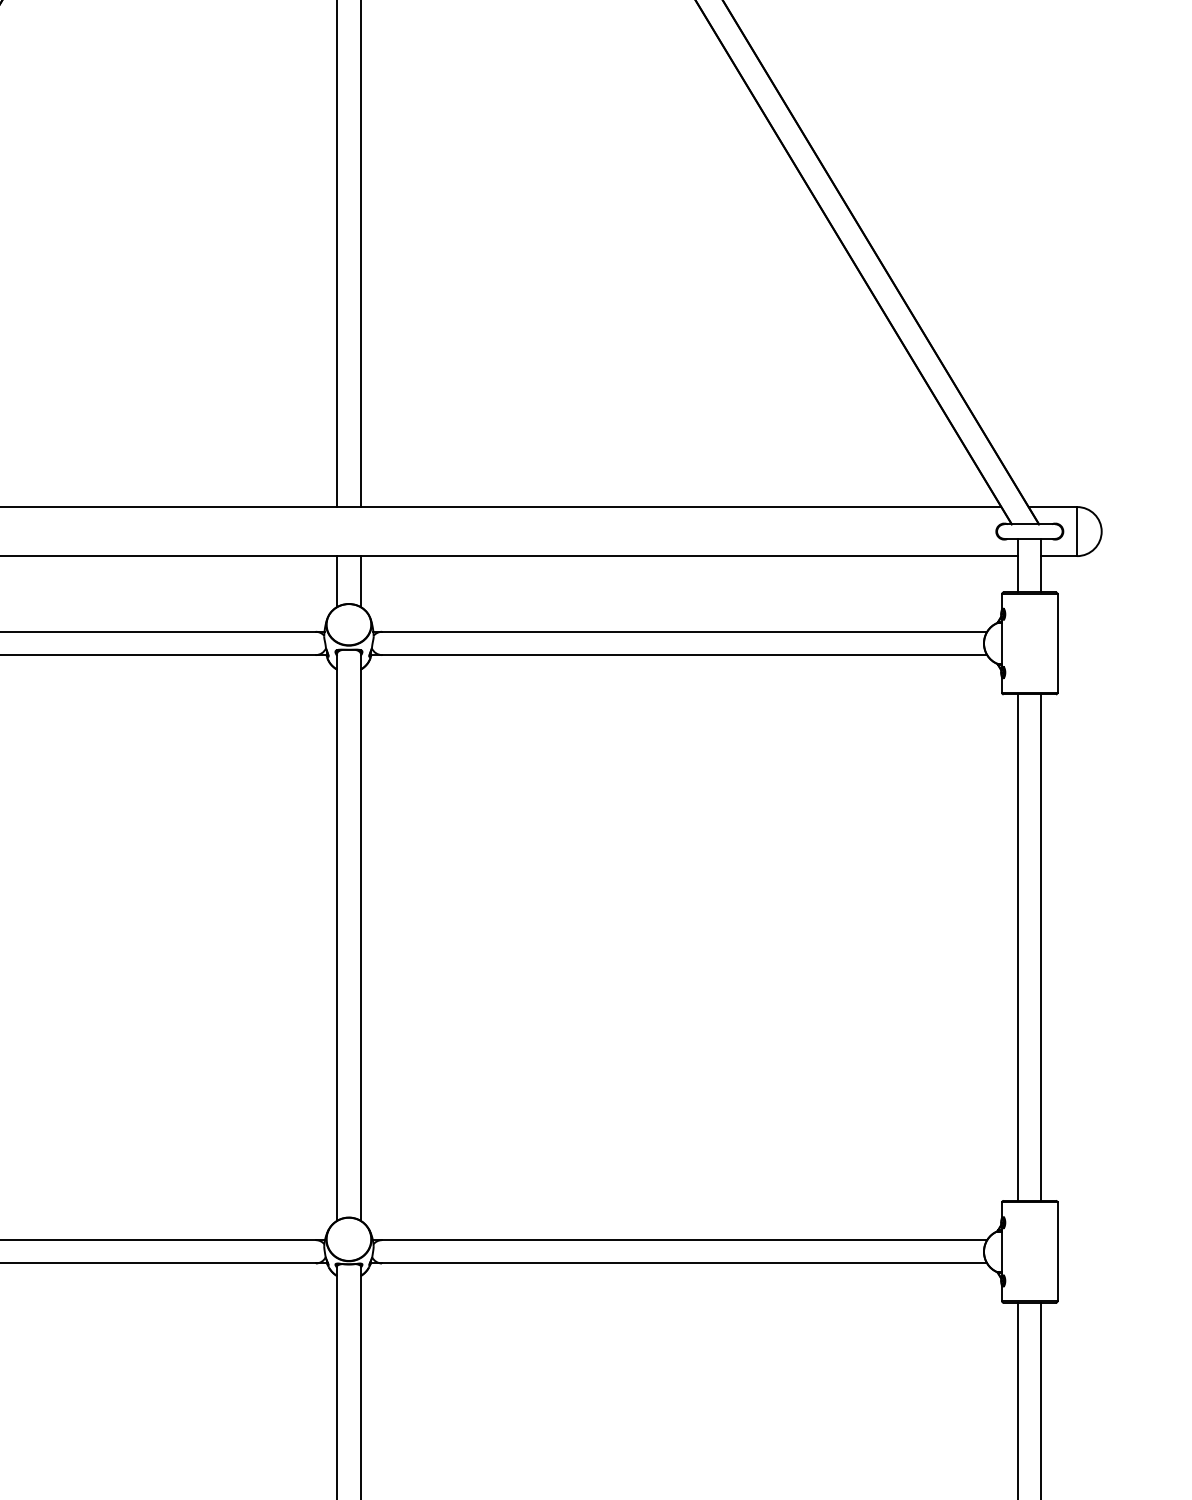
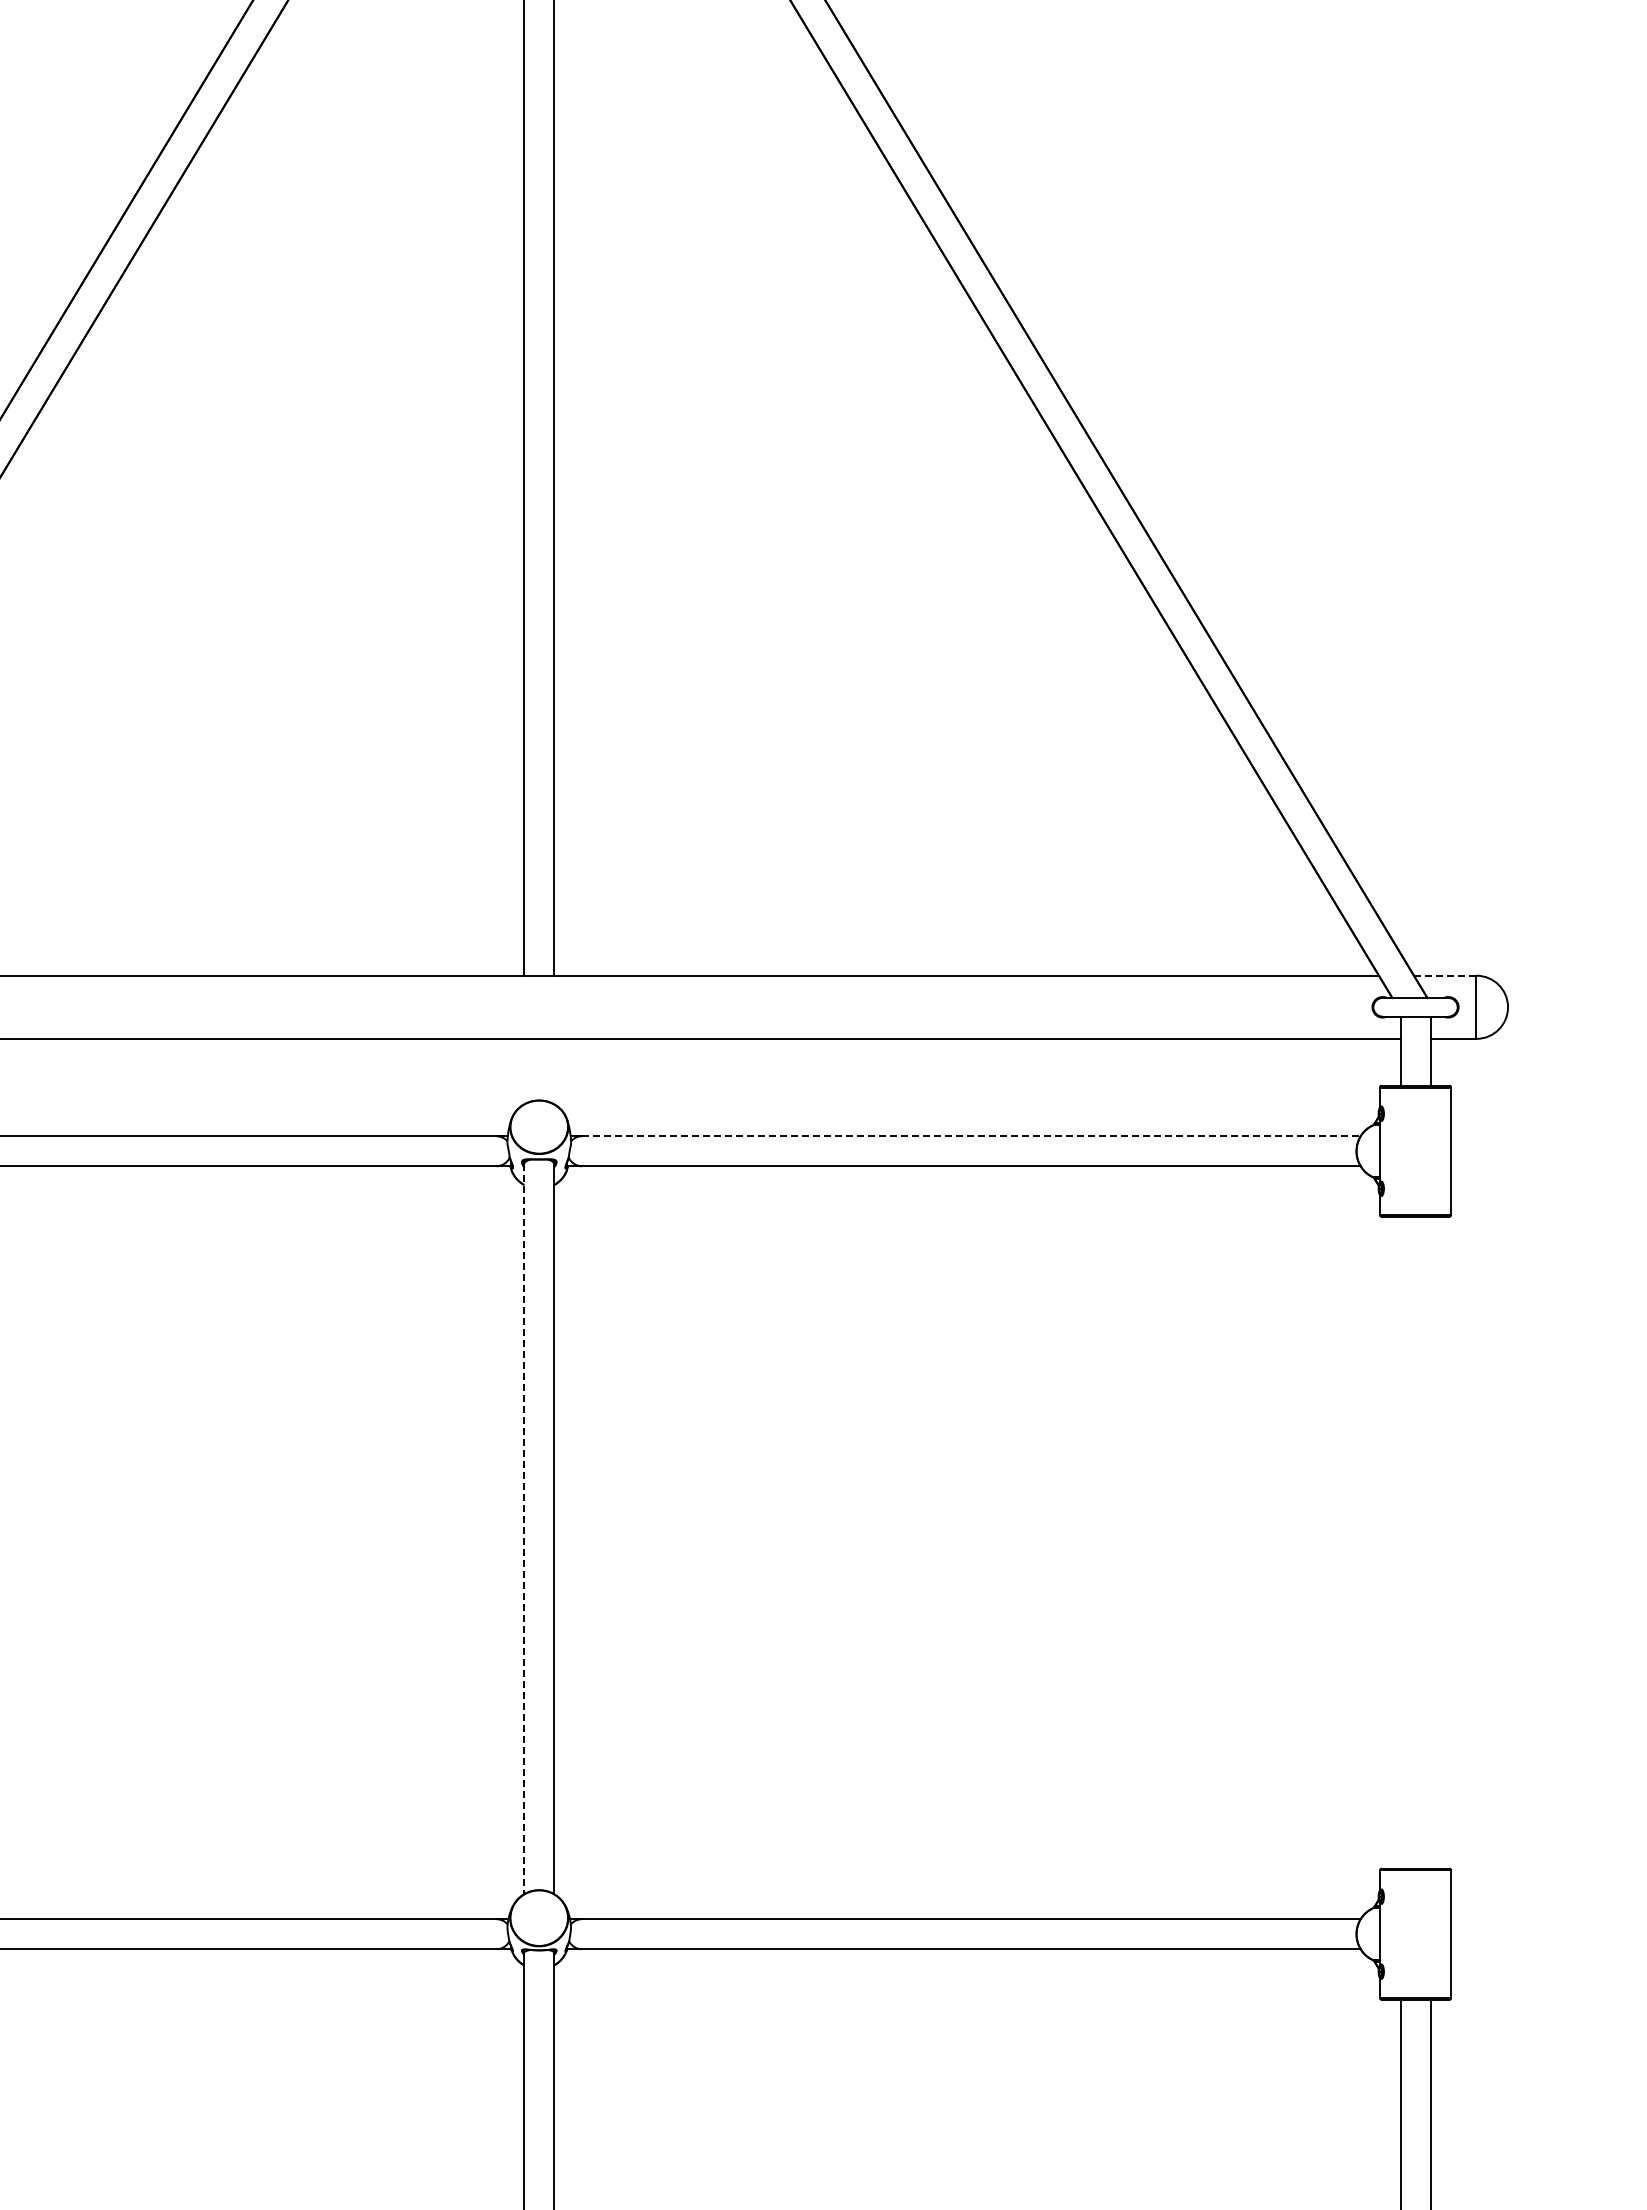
line: (1052, 506) -> (1444, 975), solid -> dashed
line: (337, 581) -> (524, 1071), removed
line: (360, 581) -> (554, 1071), removed
line: (684, 631) -> (971, 1136), solid -> dashed
line: (337, 937) -> (524, 1529), solid -> dashed
line: (1018, 947) -> (1400, 1542), removed
line: (1041, 947) -> (1430, 1542), removed

